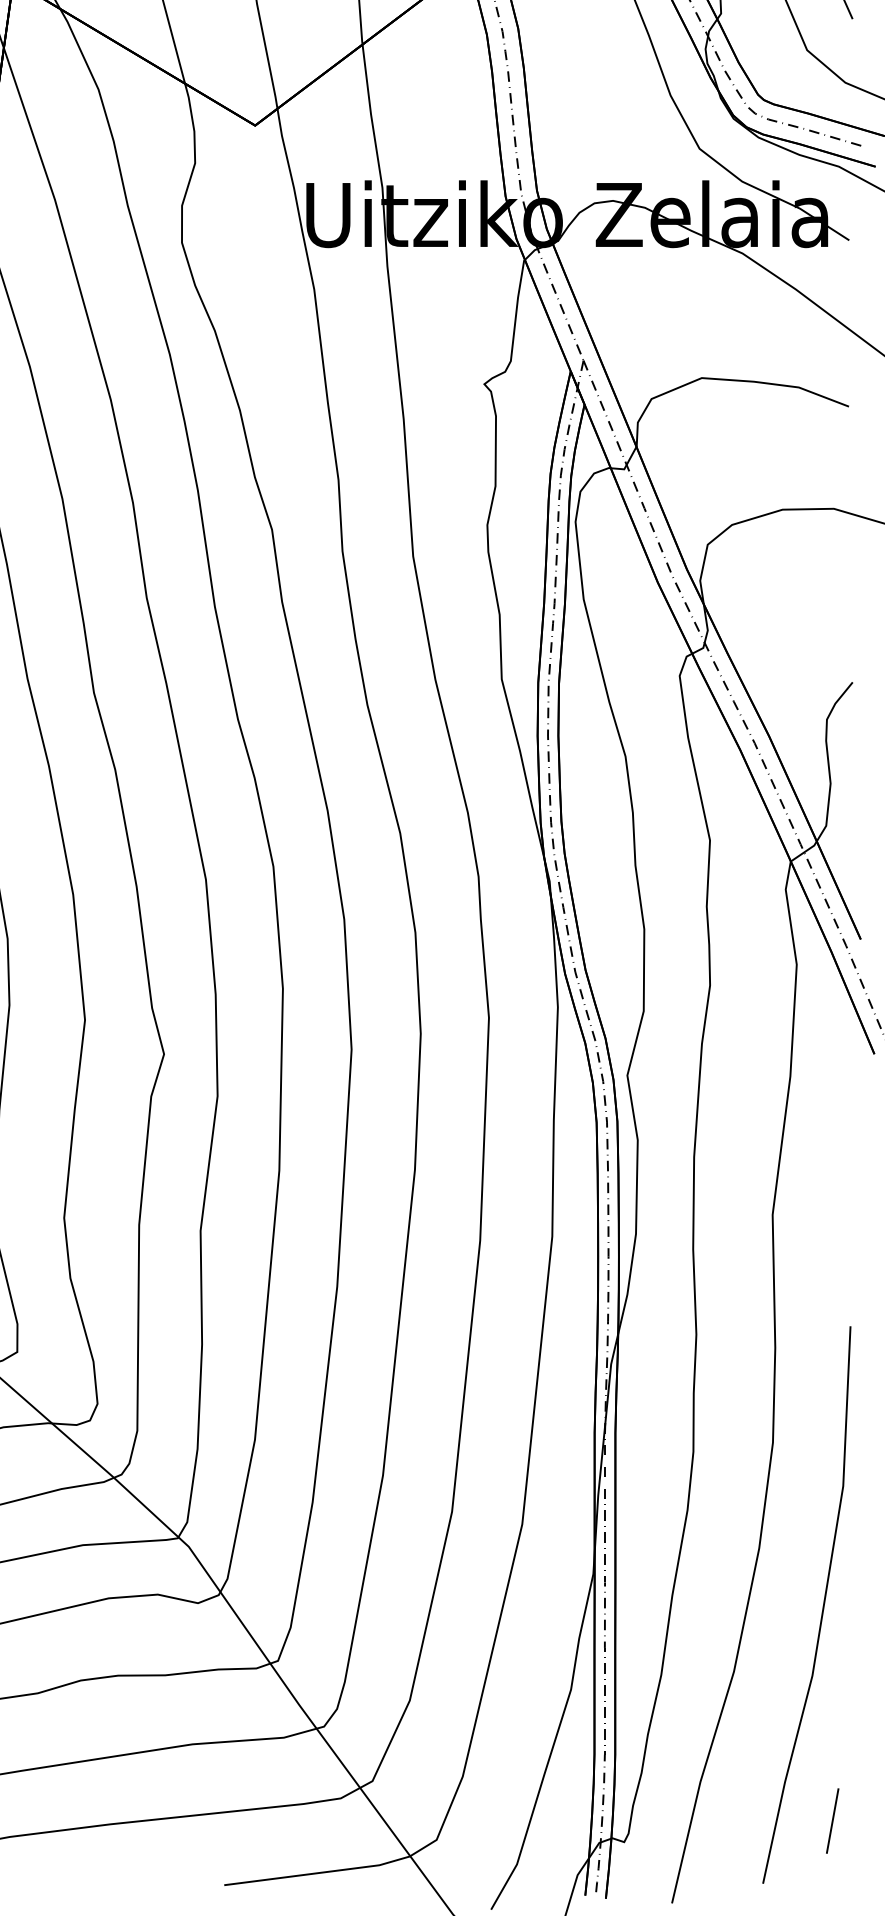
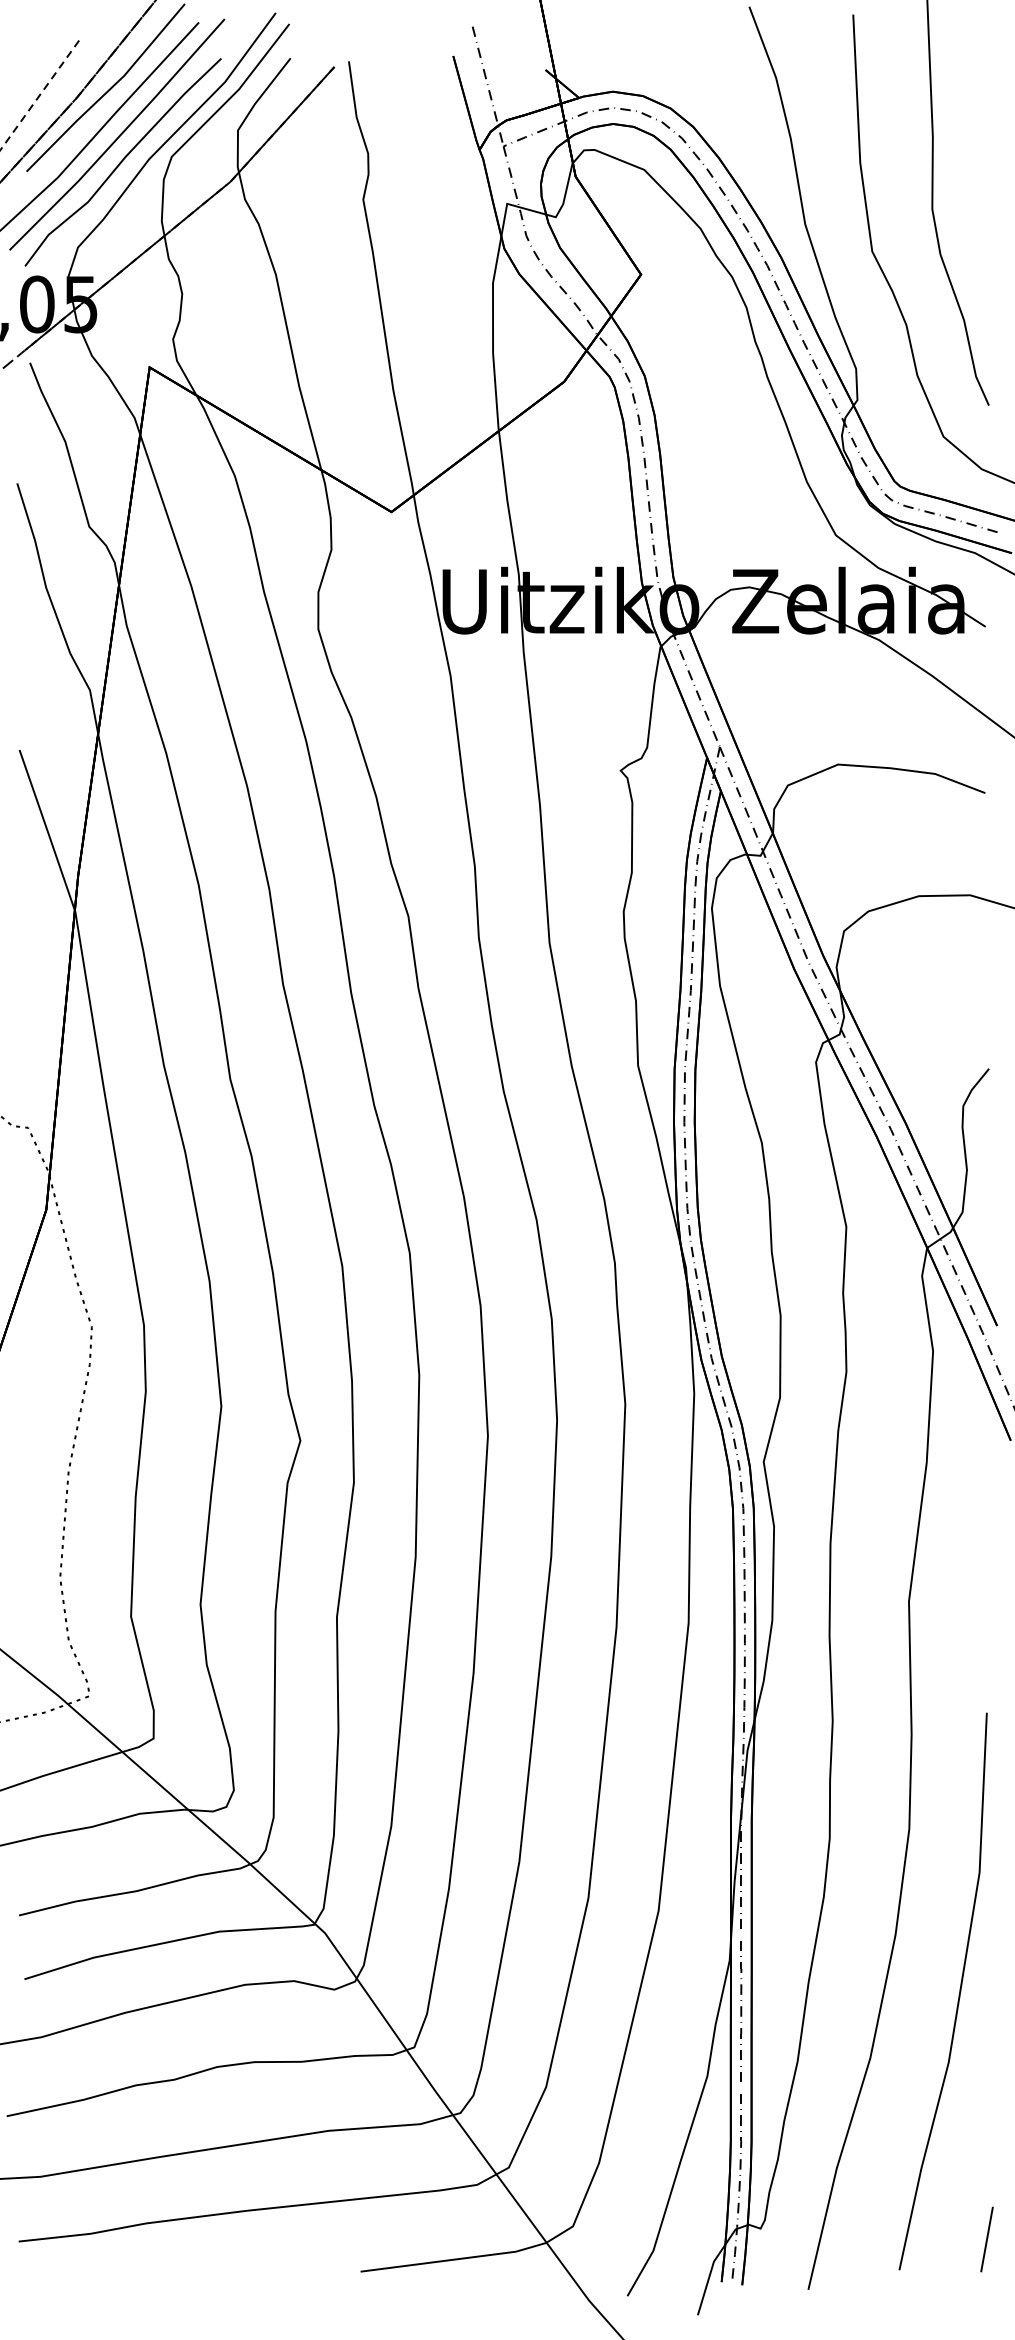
line: (832, 1821) -> (986, 2239), moved

